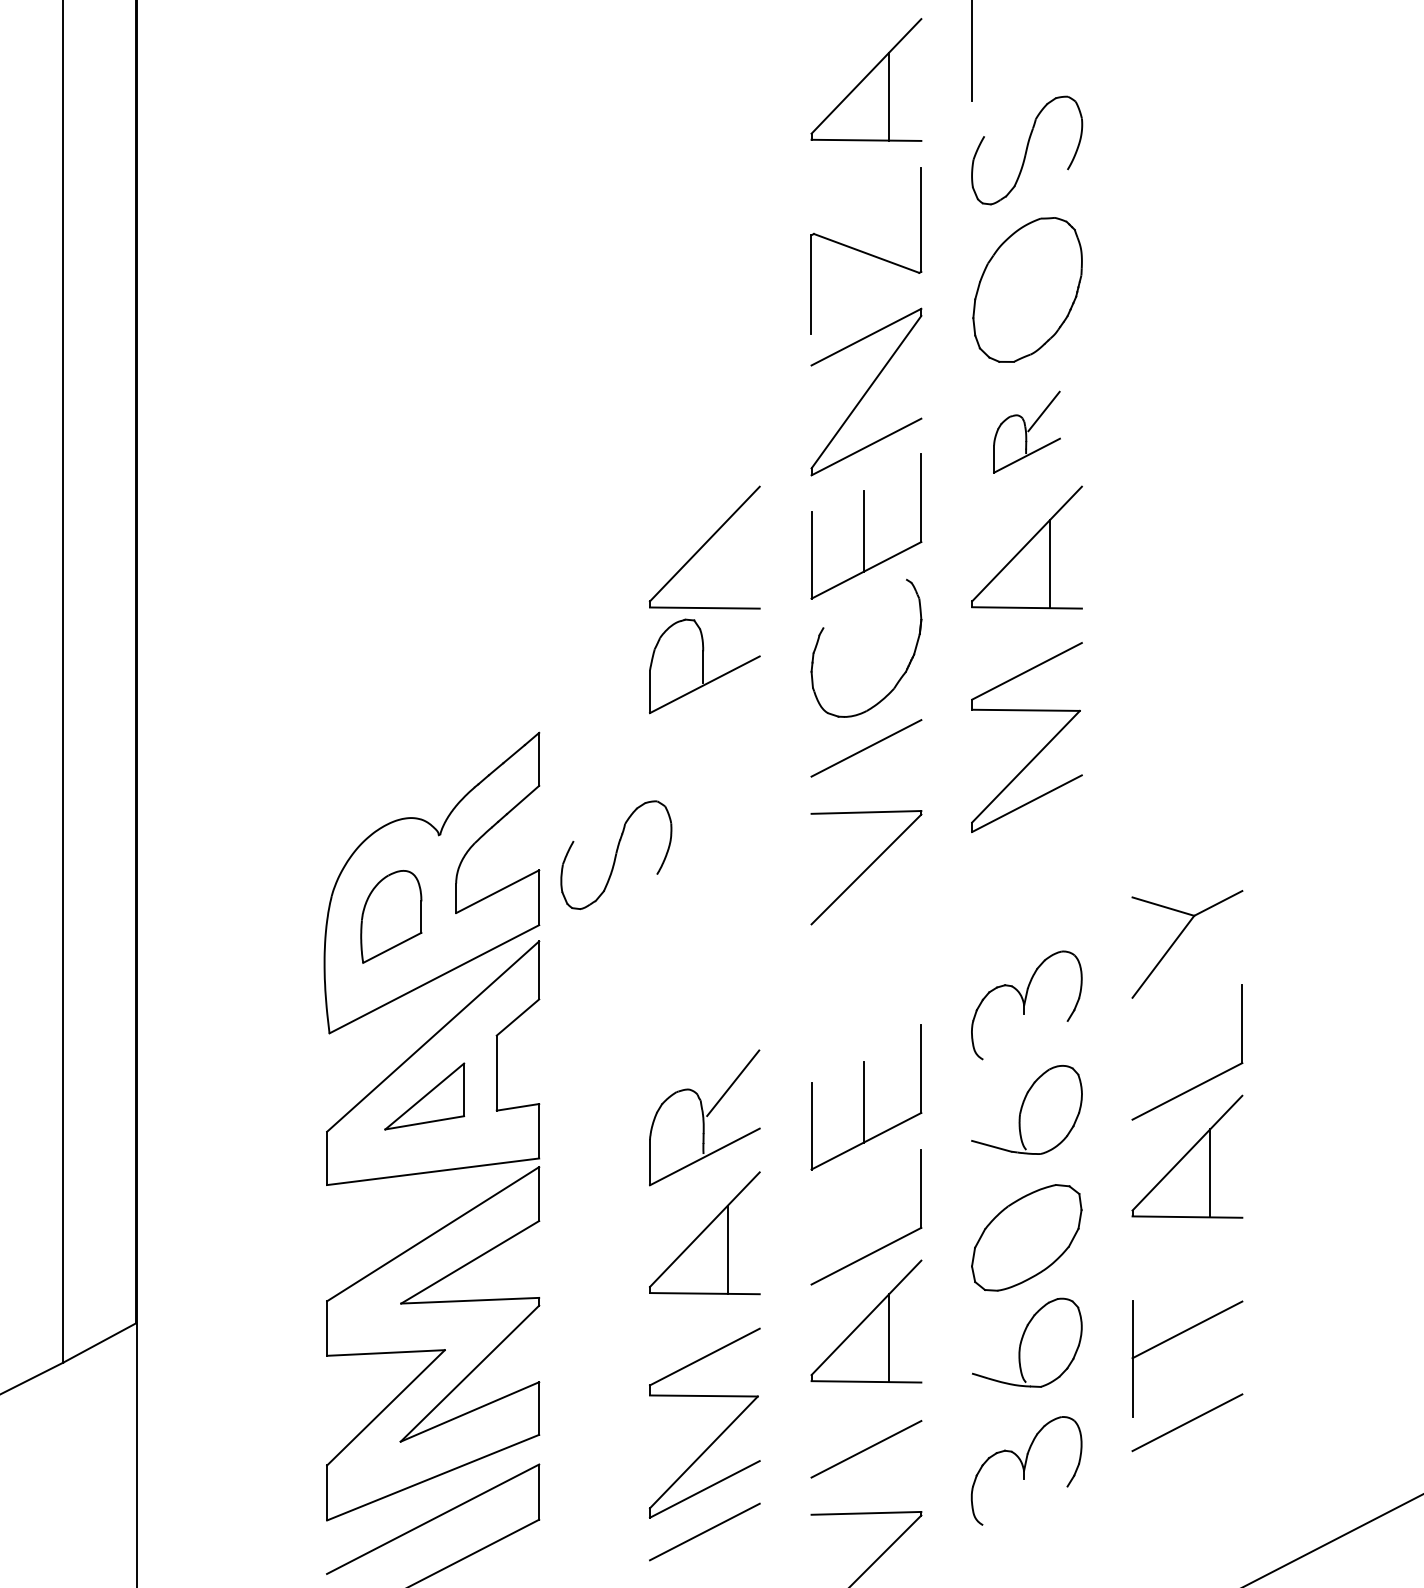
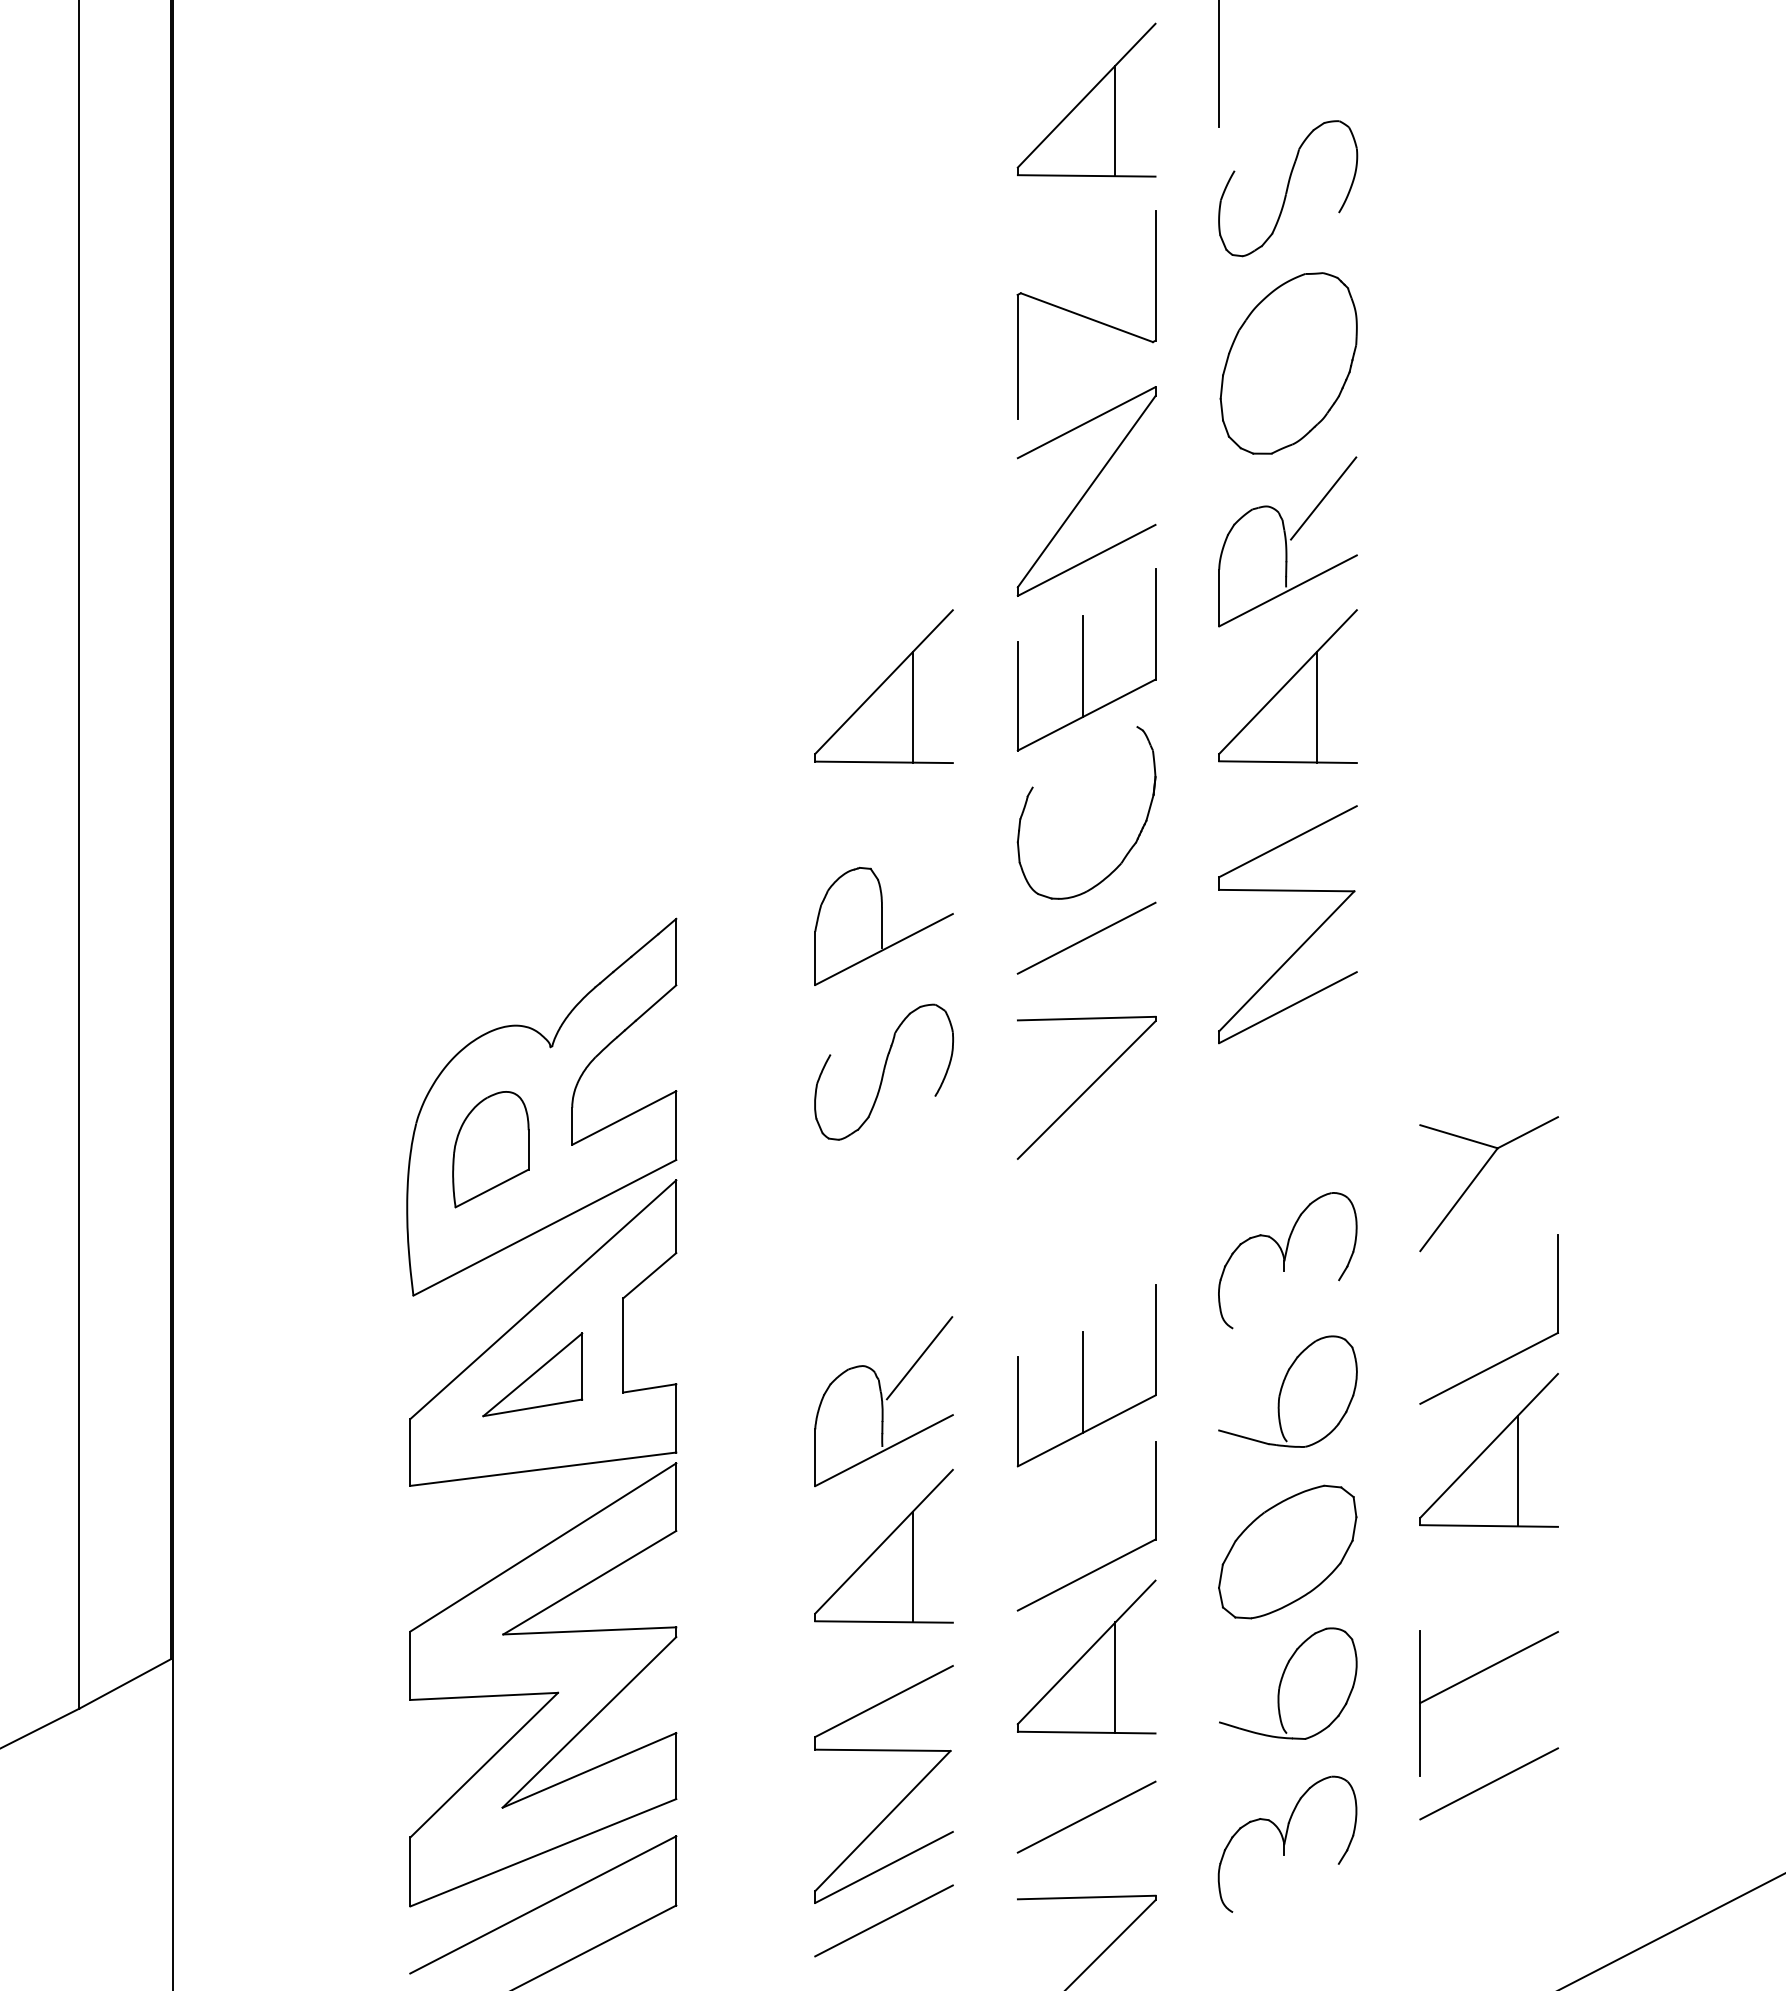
part: (1026, 431) -> (1287, 541), size x1.67
line: (727, 564) -> (912, 707), added
part: (704, 665) -> (883, 925), moved
part: (615, 854) -> (883, 1071), moved

